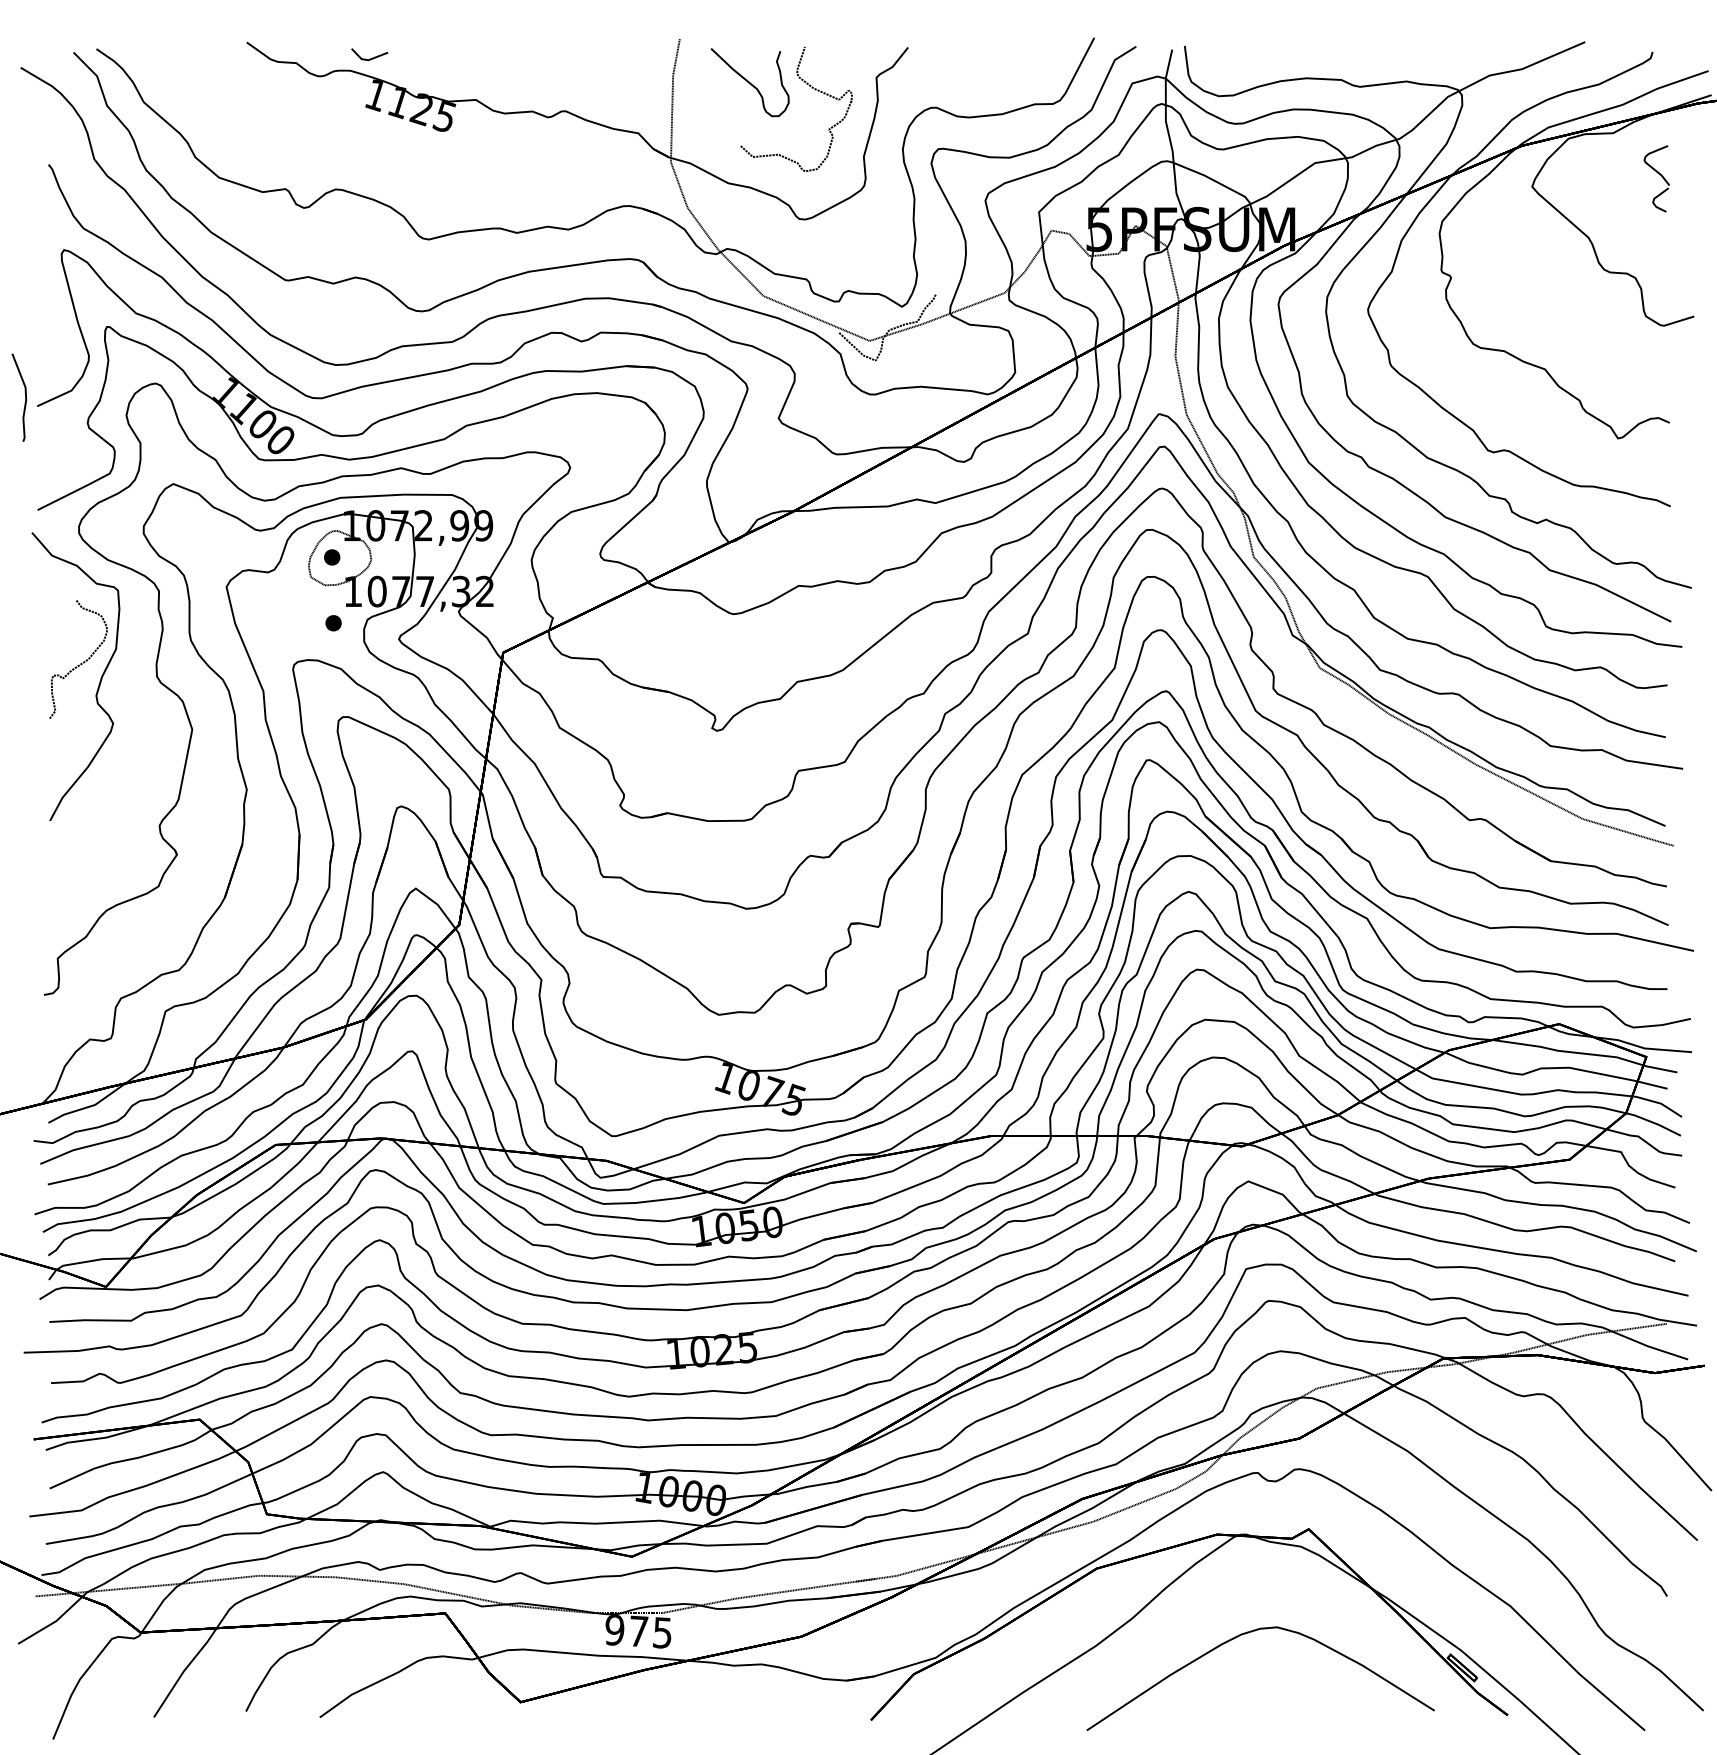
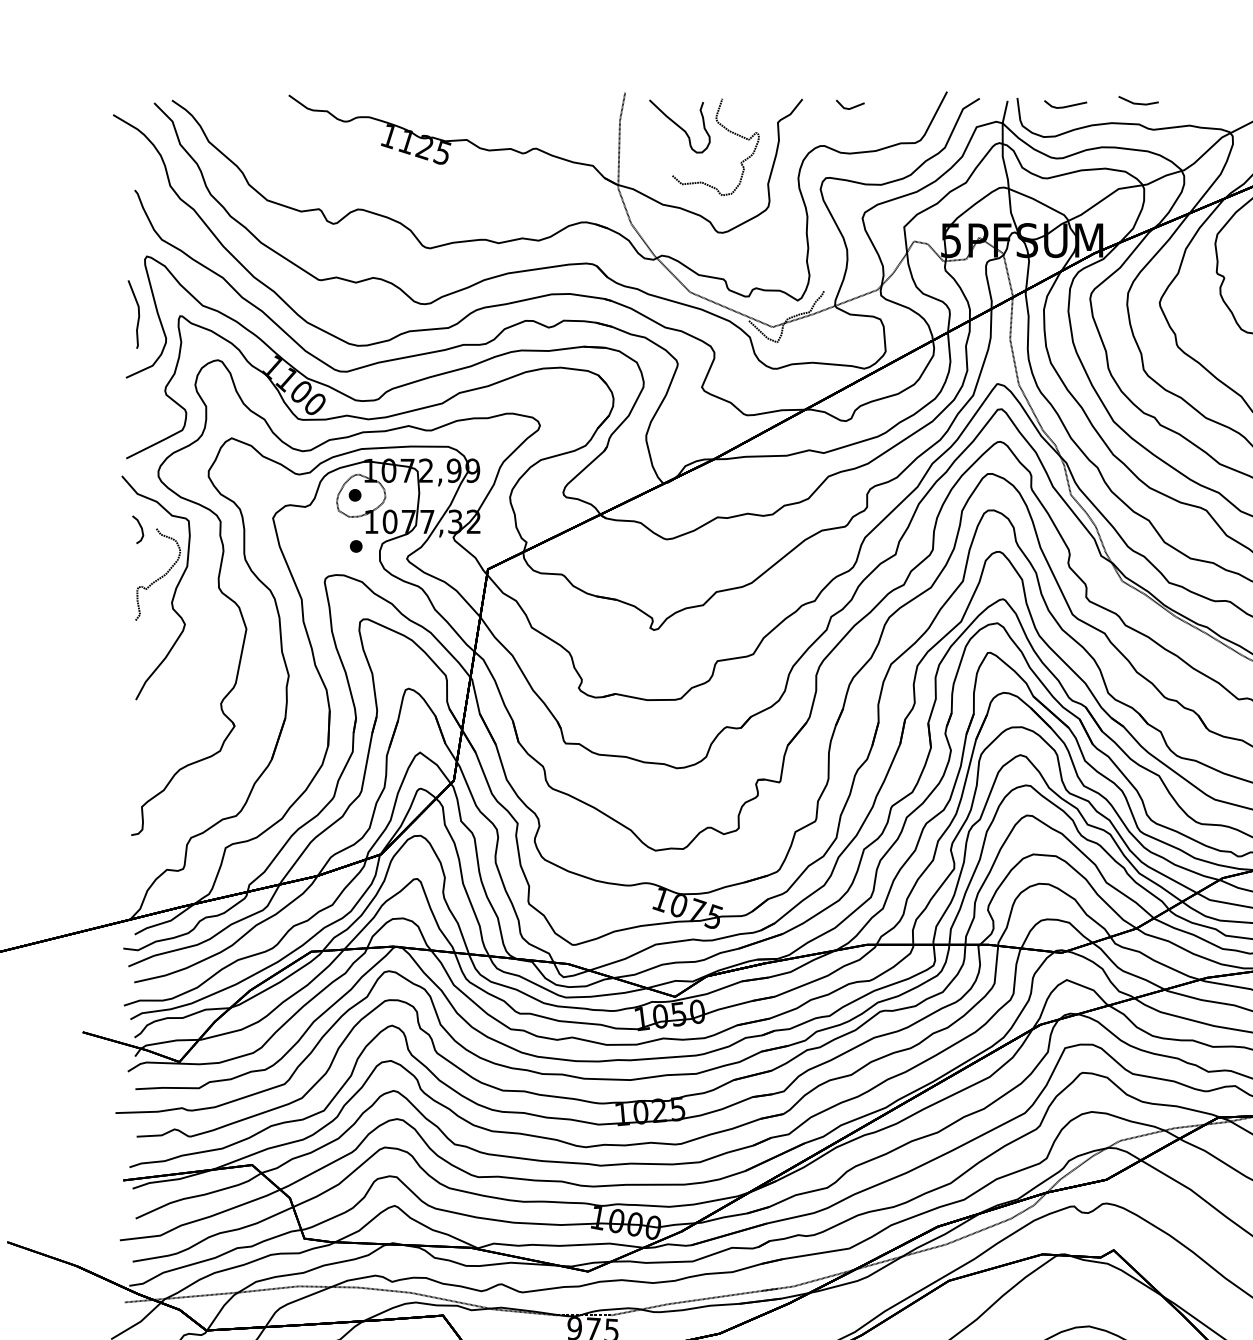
line: (1340, 52) -> (1138, 103), added
line: (1246, 56) -> (1065, 106), added
line: (369, 58) -> (850, 107), moved
curve: (25, 397) -> (138, 314), moved
curve: (56, 600) -> (140, 528), added

